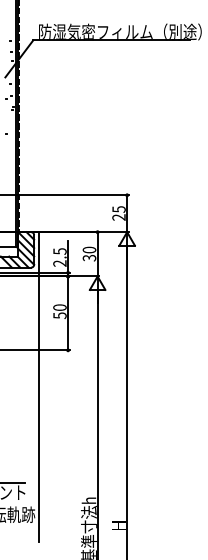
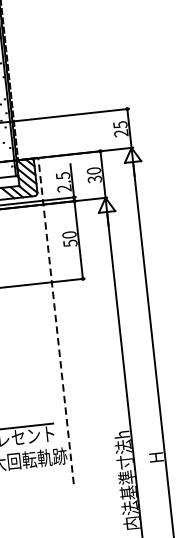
line: (38, 386) -> (55, 320), solid -> dashed

